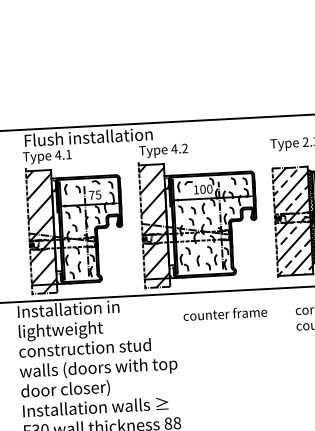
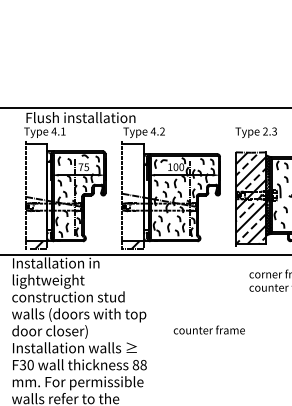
hatch: (153, 221) -> (132, 192), removed
hatch: (41, 227) -> (36, 192), removed
text: (224, 313) -> (208, 329), moved

